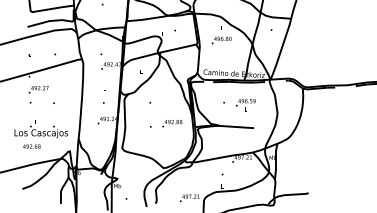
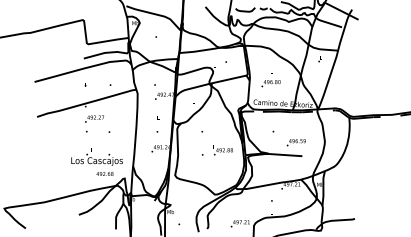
text: (221, 37) -> (270, 80), moved
text: (244, 102) -> (295, 142), moved
text: (31, 146) -> (104, 173), moved

